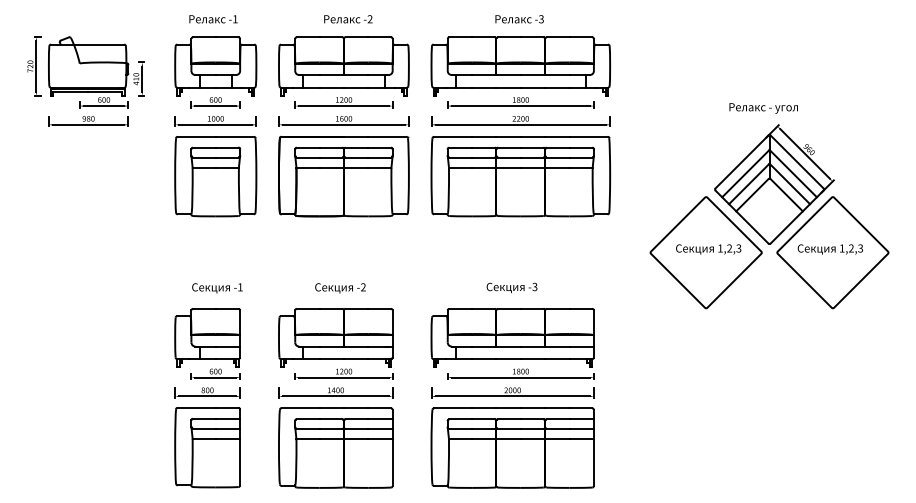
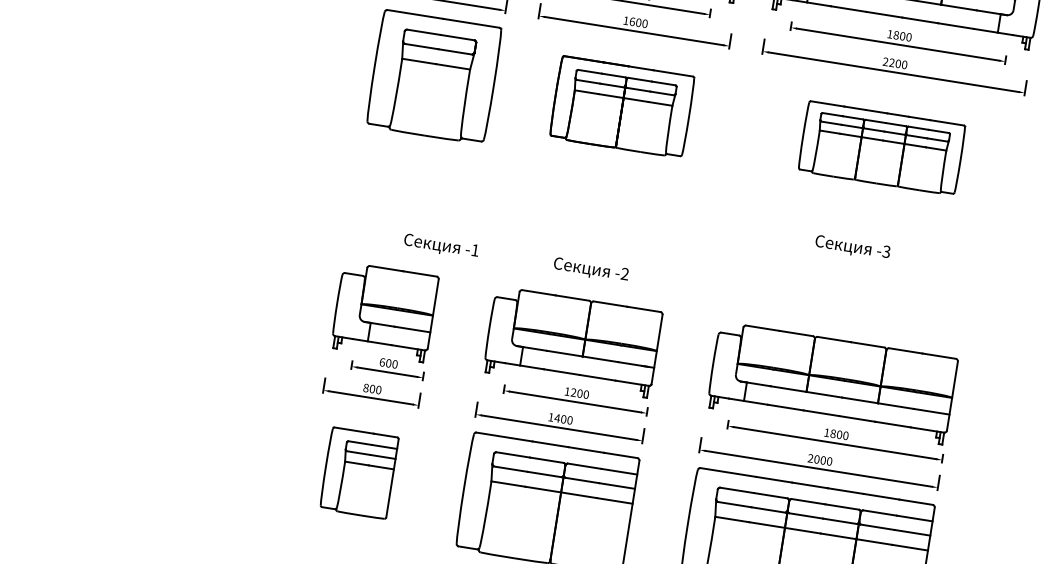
part: (343, 176) -> (621, 106), size x0.7
part: (520, 176) -> (881, 147), size x0.6
text: (511, 287) -> (852, 247), moved
text: (217, 288) -> (441, 246), moved
part: (207, 447) -> (358, 472), size x0.7

